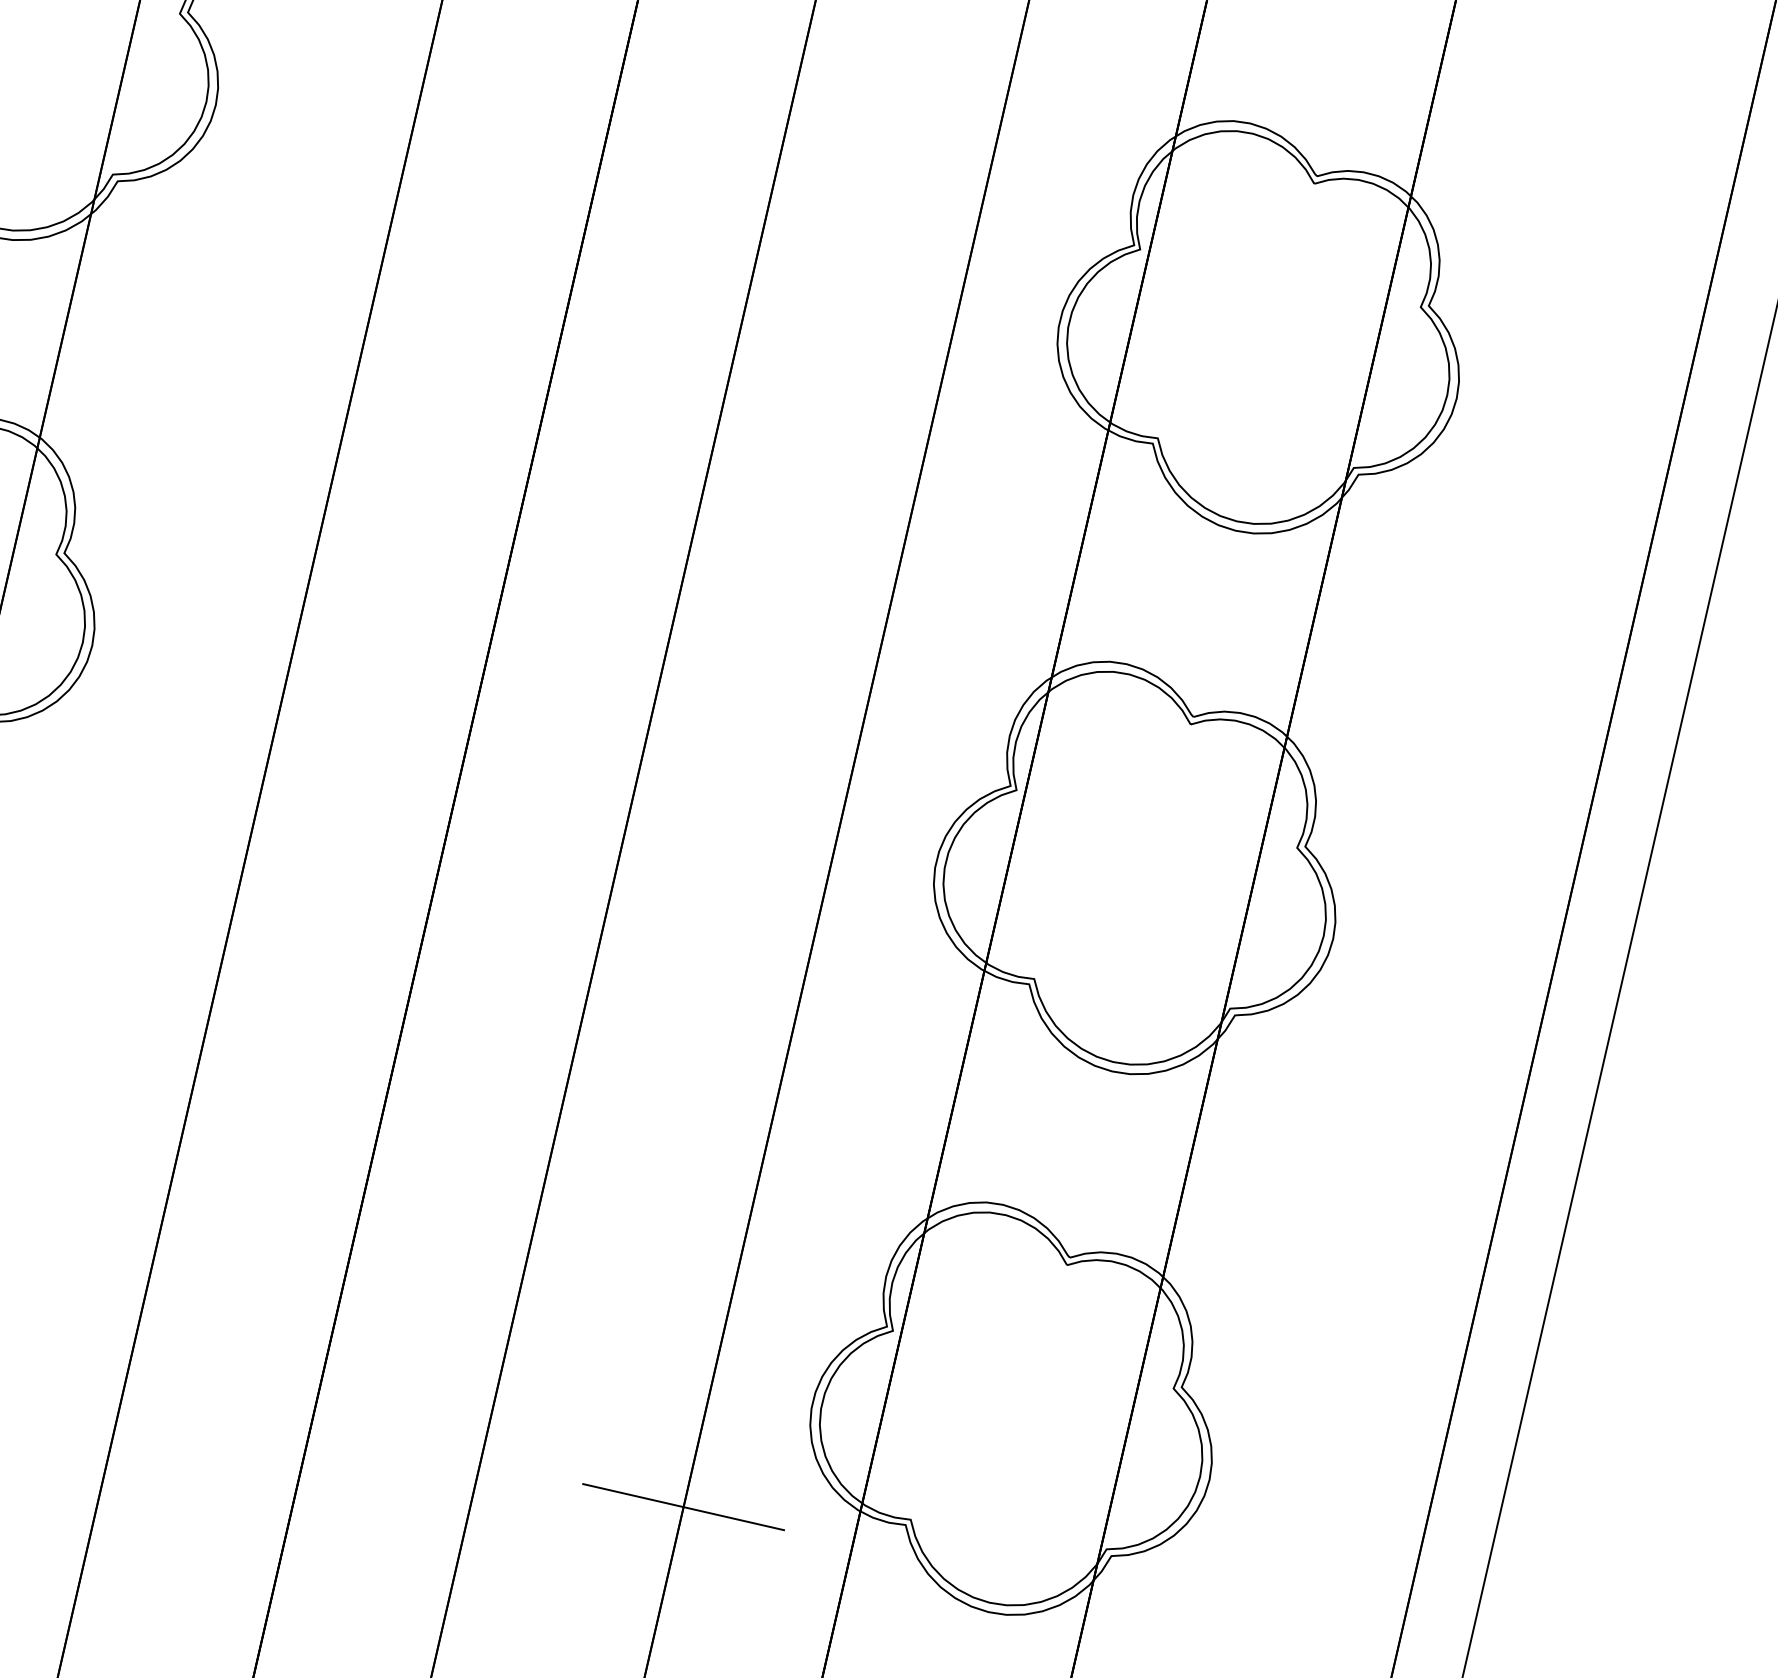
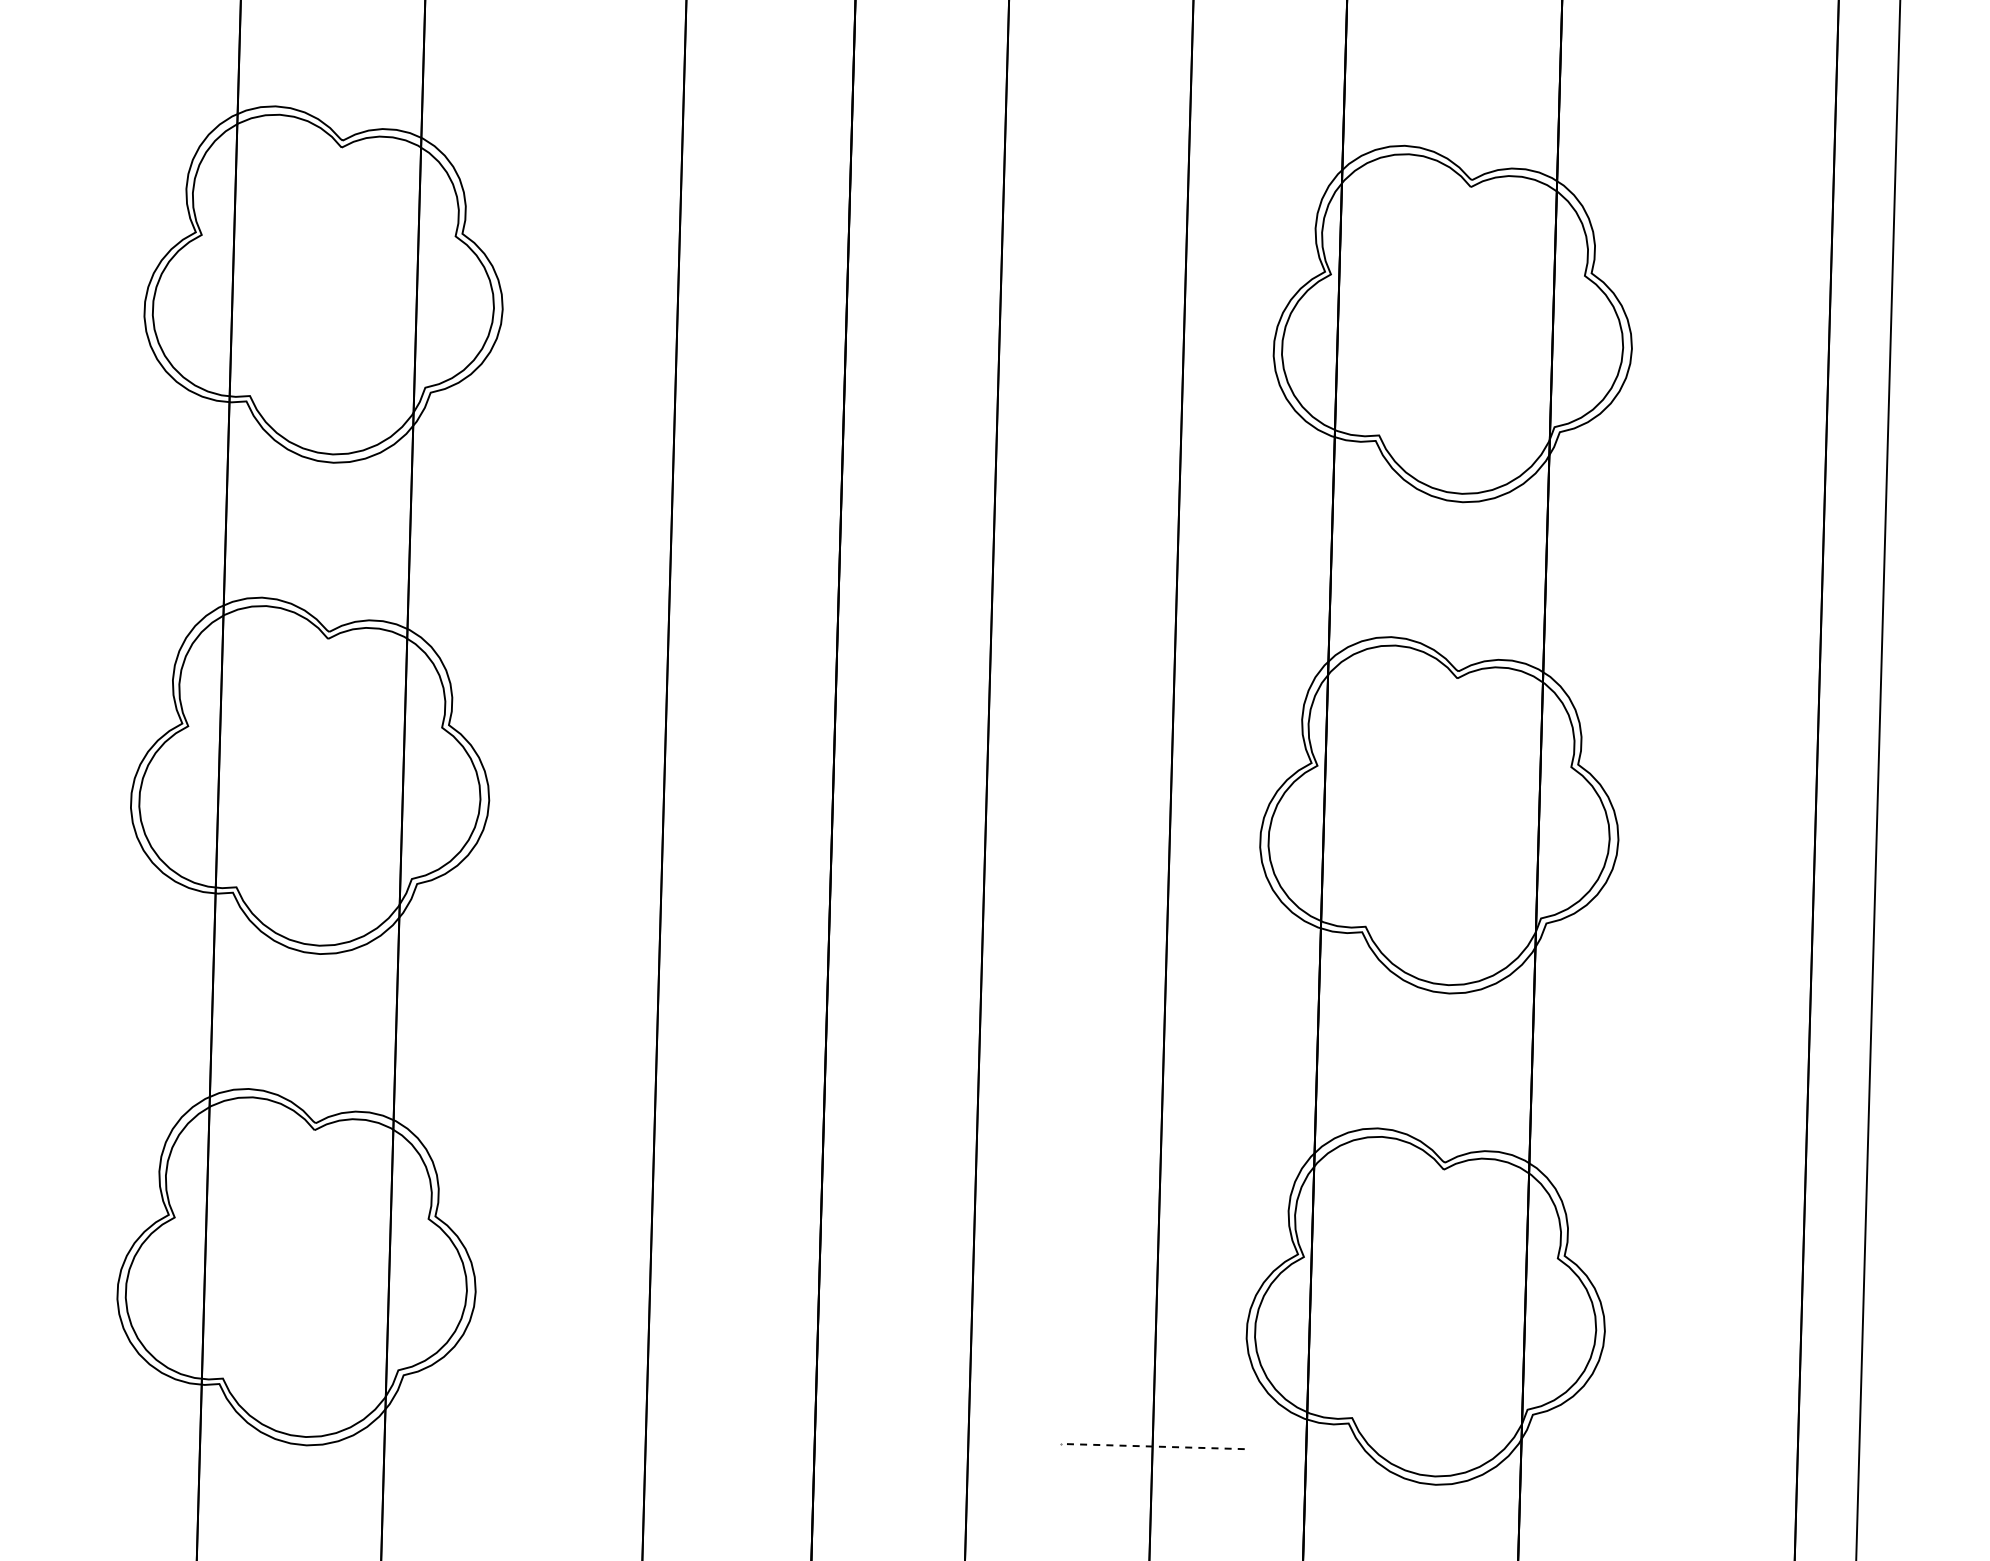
line: (683, 1507) -> (1152, 1446), solid -> dashed

